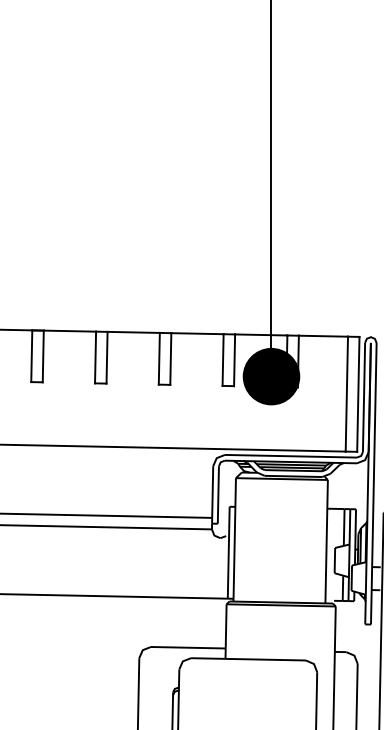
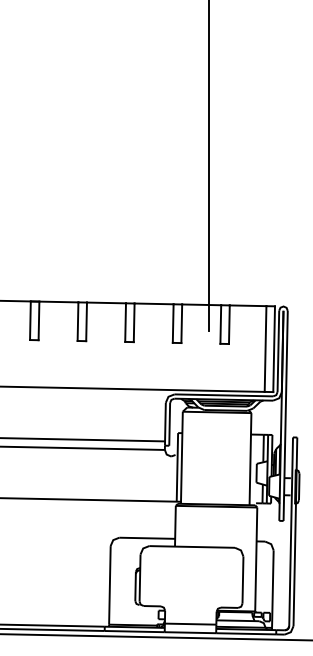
fill: (270, 376) -> (208, 335), removed

